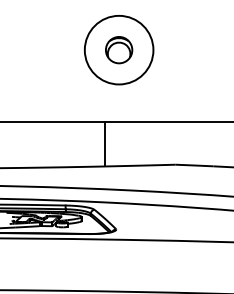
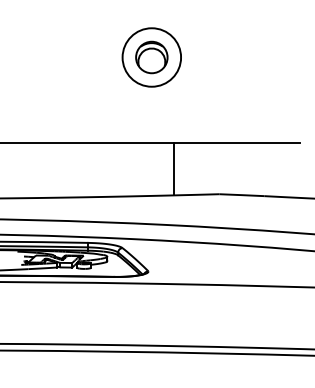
circle: (118, 50) -> (151, 57), size x0.71
line: (105, 143) -> (174, 168), moved

